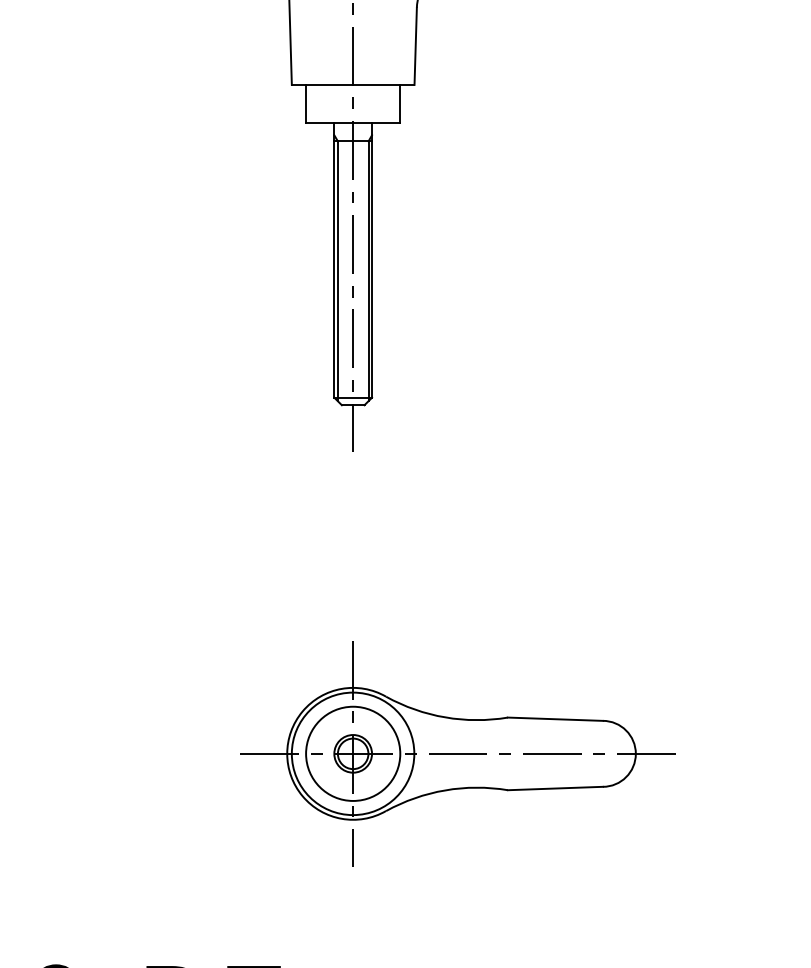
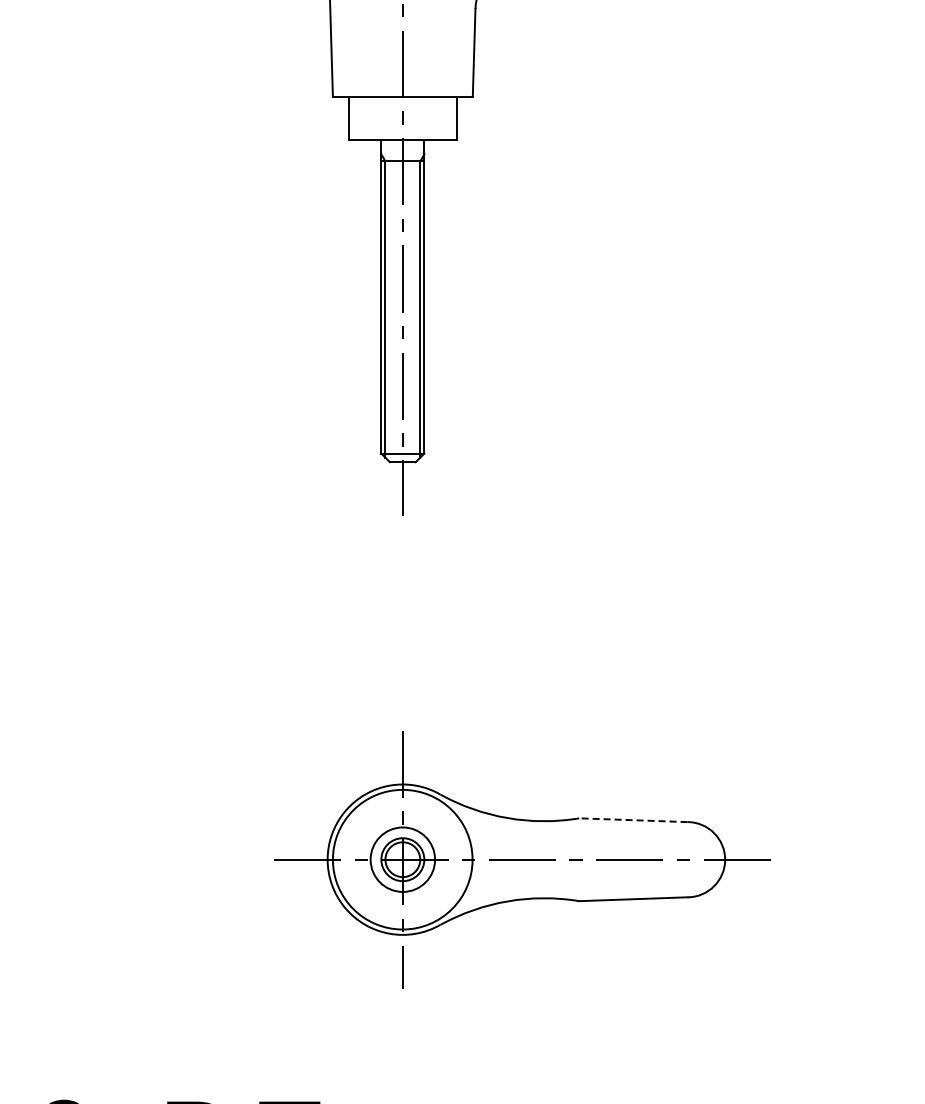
line: (554, 719) -> (632, 820), solid -> dashed
circle: (352, 753) -> (402, 859), size x0.6

